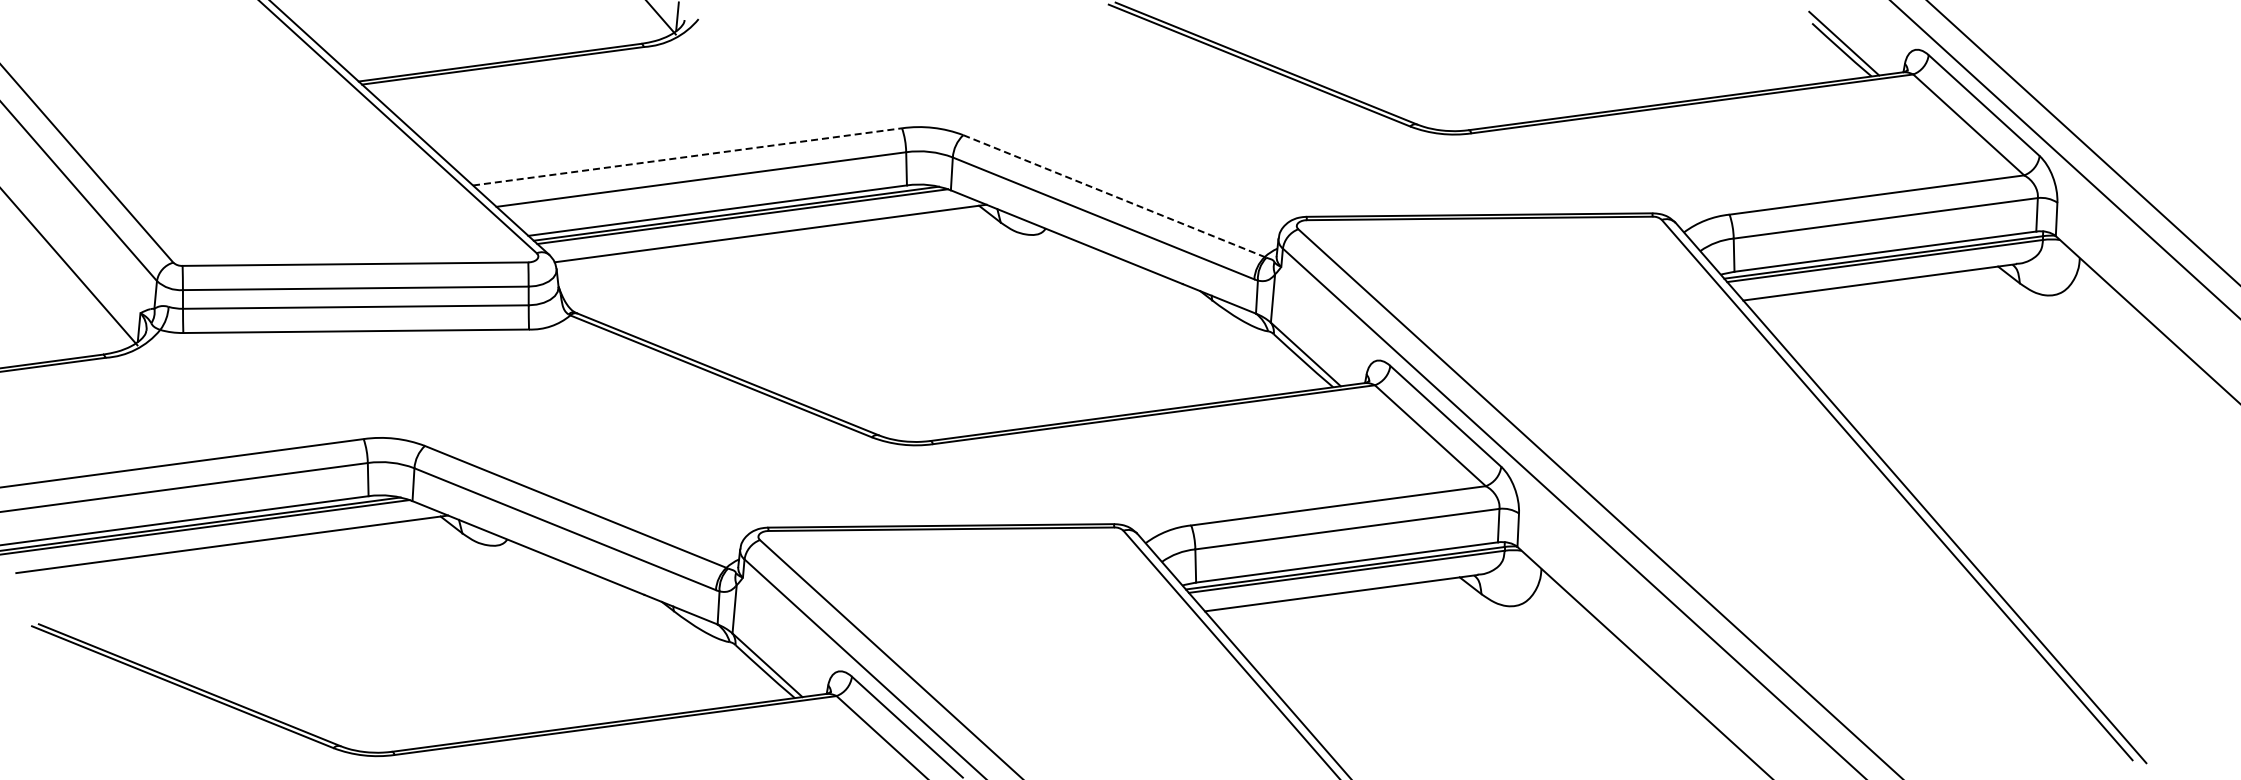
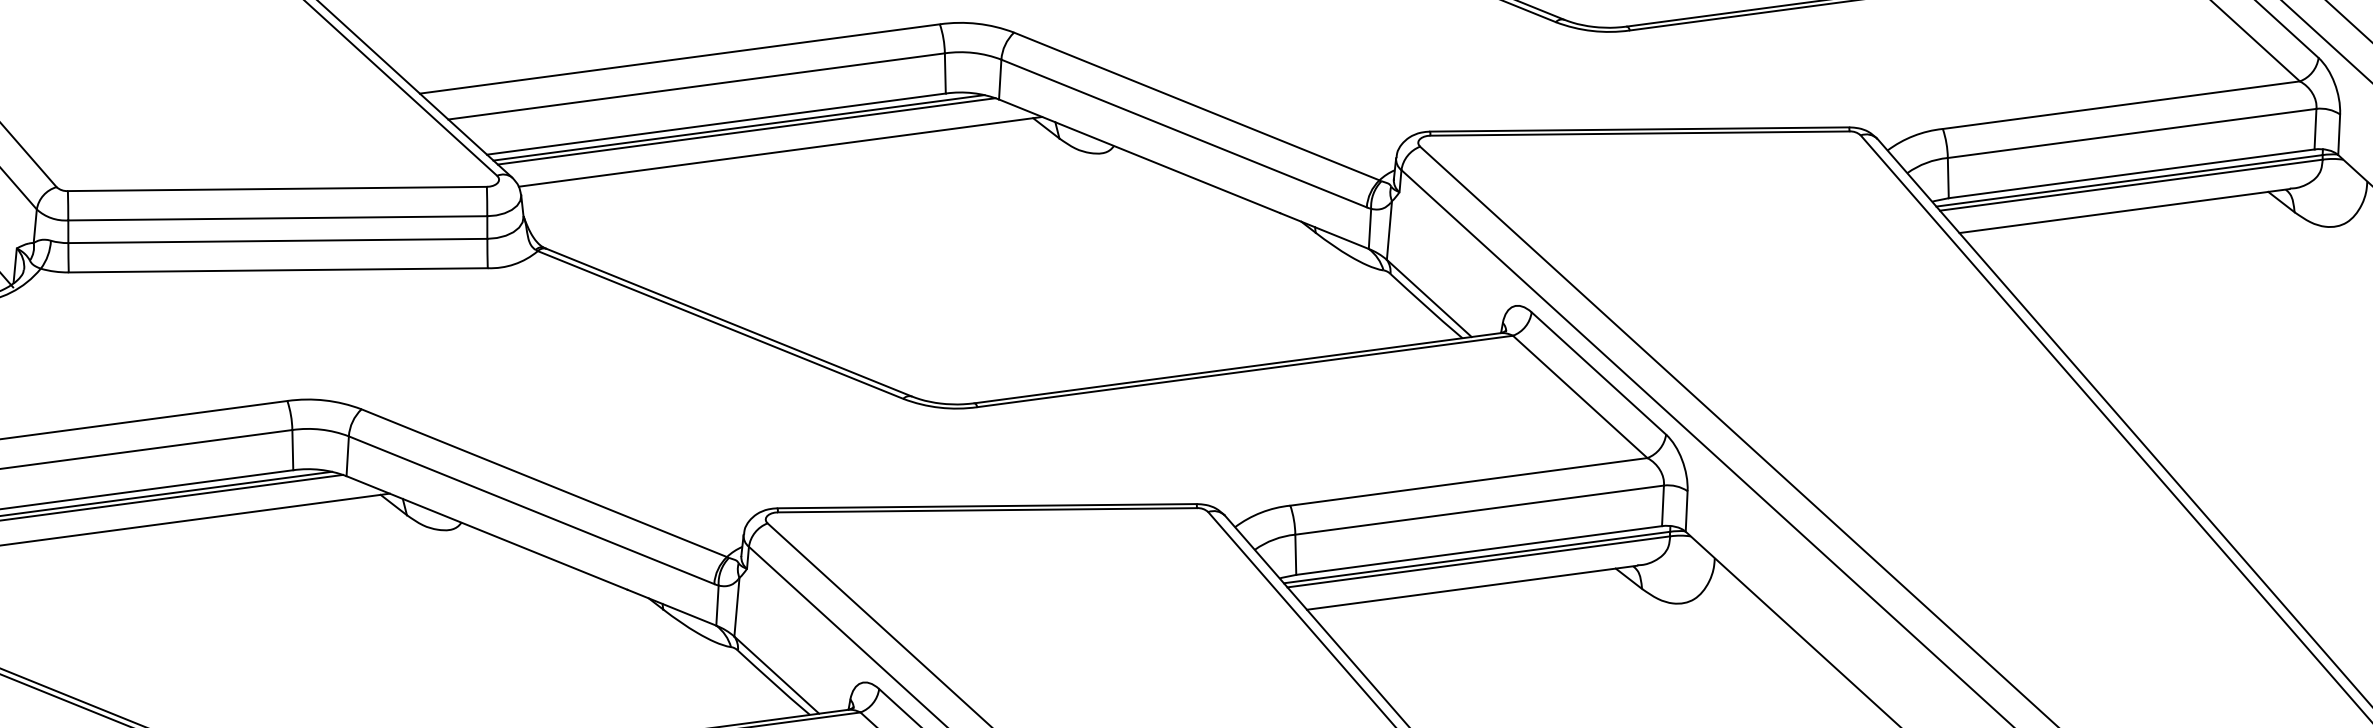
line: (688, 156) -> (681, 58), dashed -> solid
line: (1114, 196) -> (1197, 106), dashed -> solid

